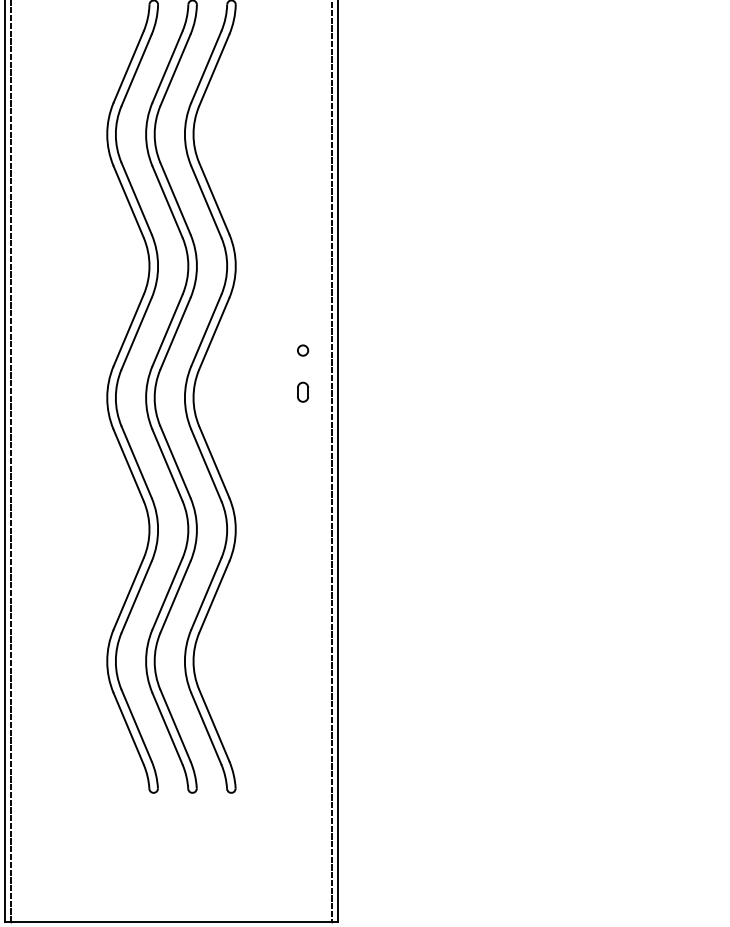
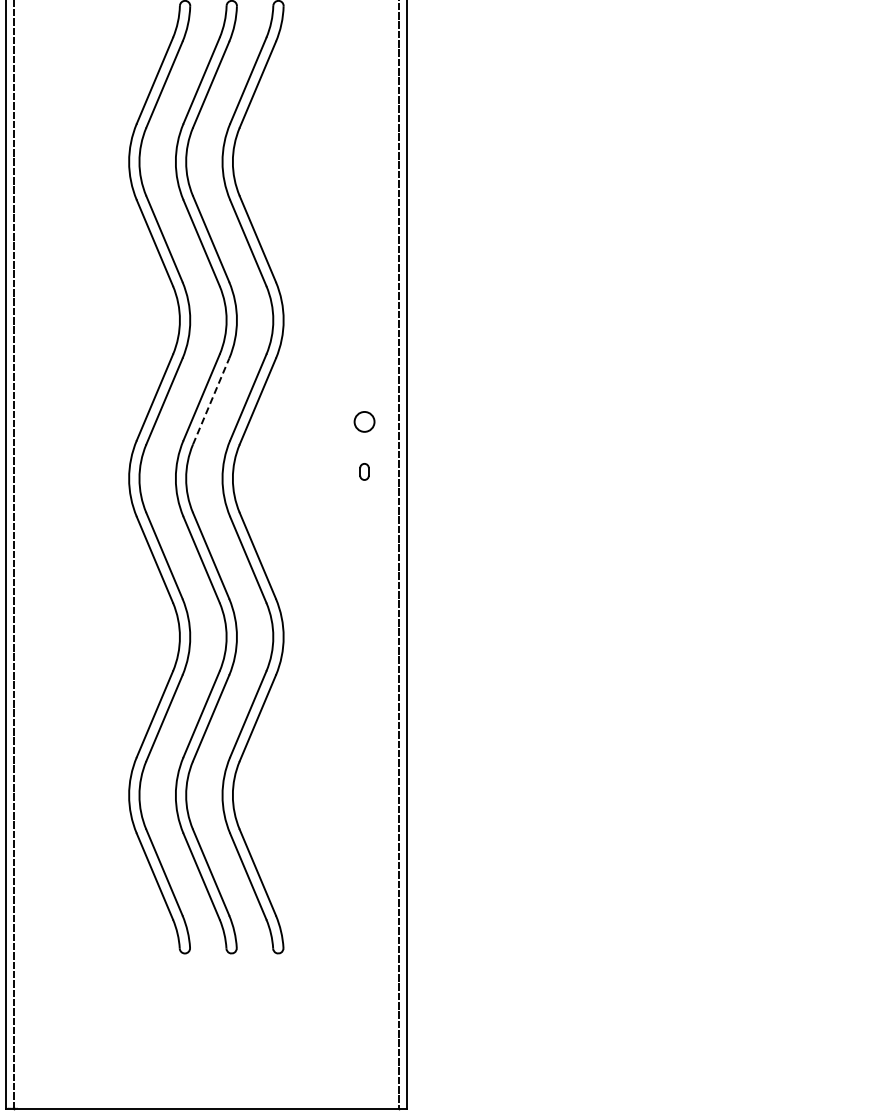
line: (175, 333) -> (211, 401), solid -> dashed
circle: (303, 350) -> (364, 421), size x1.6
part: (303, 391) -> (364, 471), size x0.7

